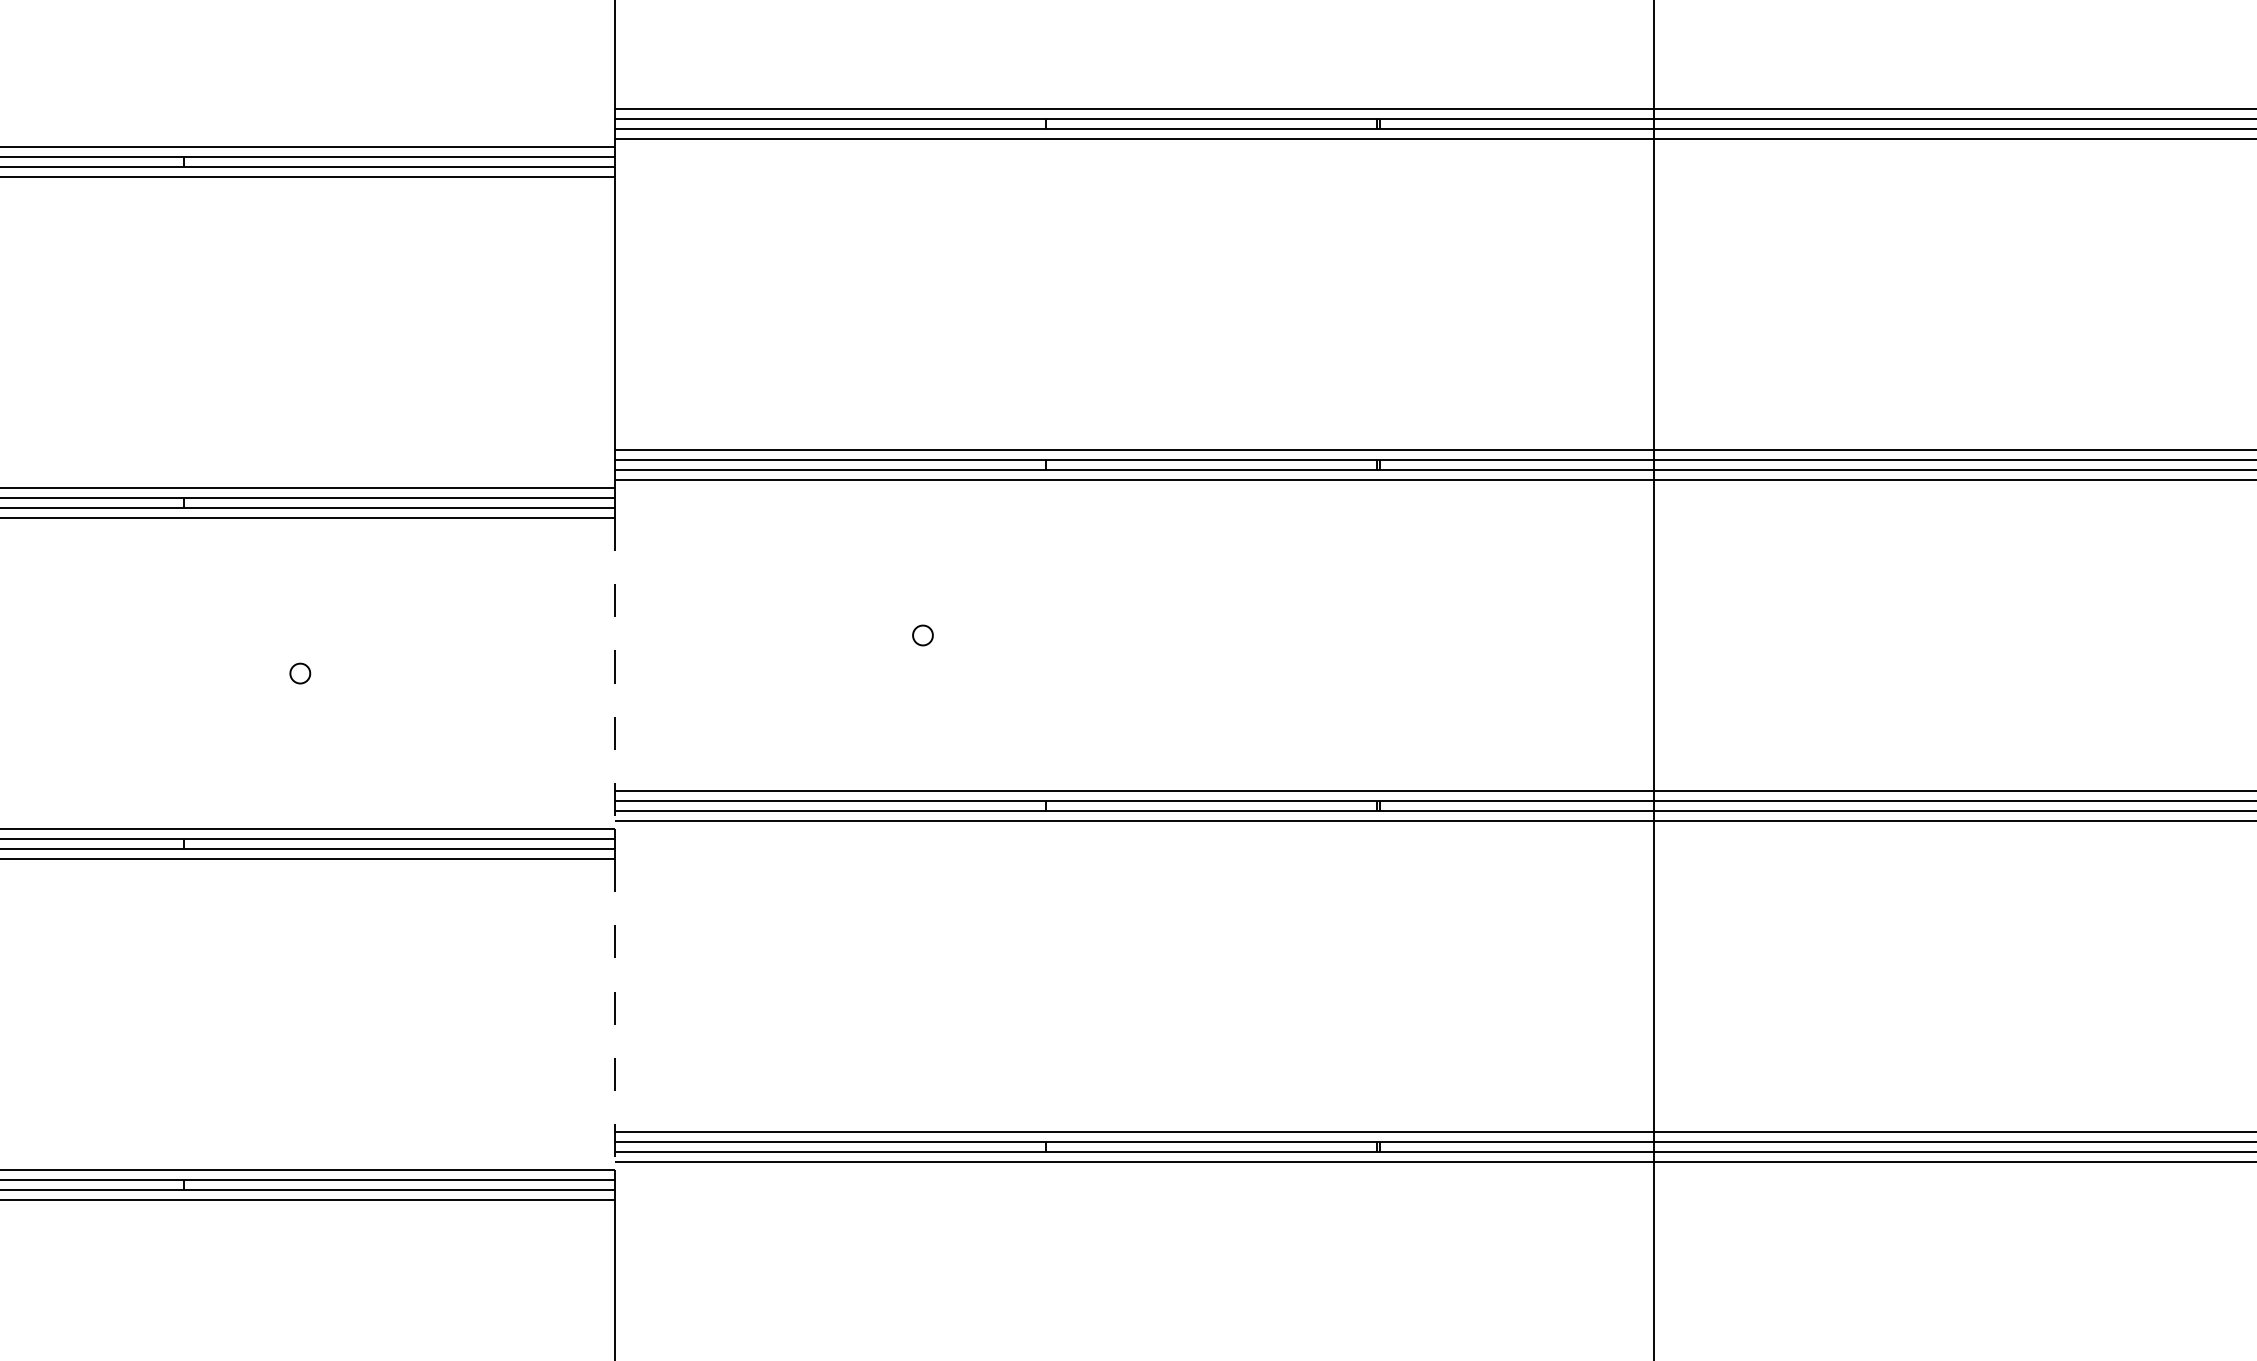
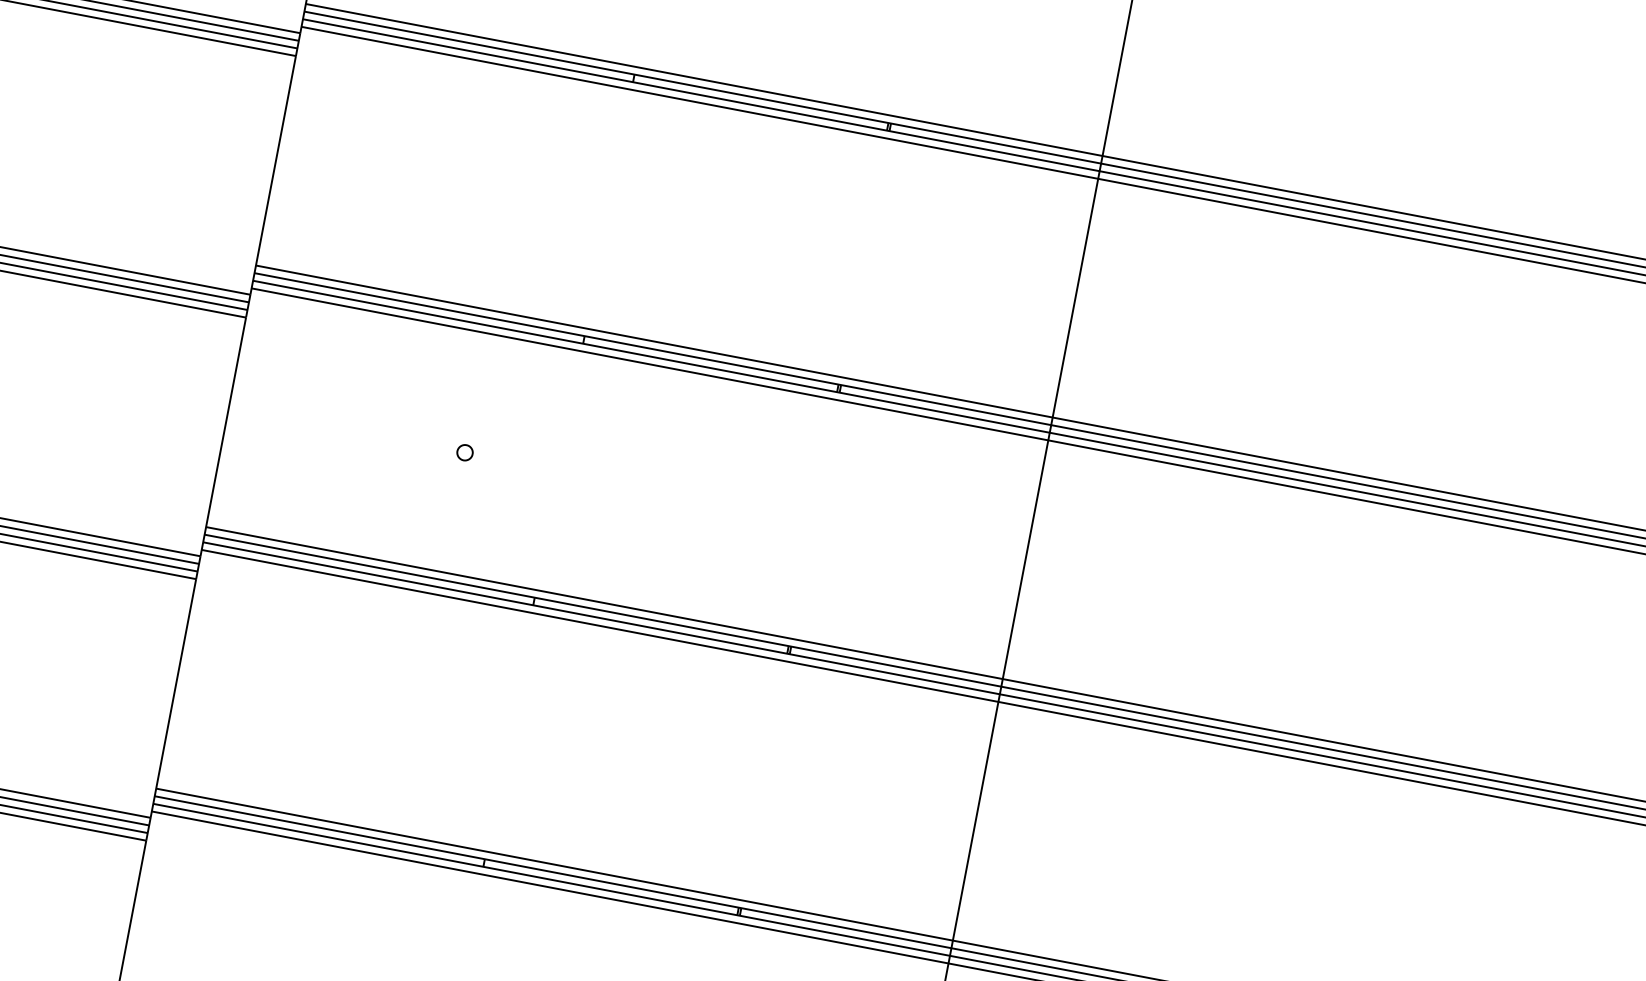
line: (614, 673) -> (222, 436), dashed -> solid
line: (614, 1014) -> (173, 698), dashed -> solid

